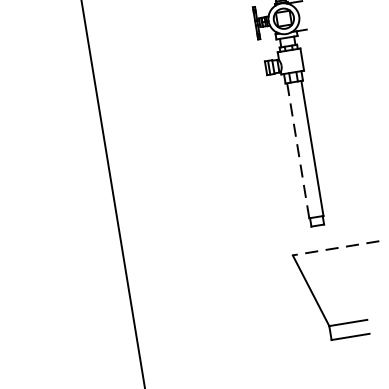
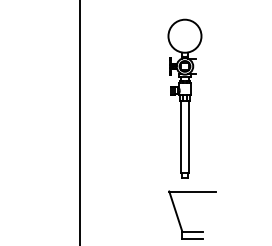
line: (298, 149) -> (181, 136), dashed -> solid
line: (335, 248) -> (192, 191), dashed -> solid

